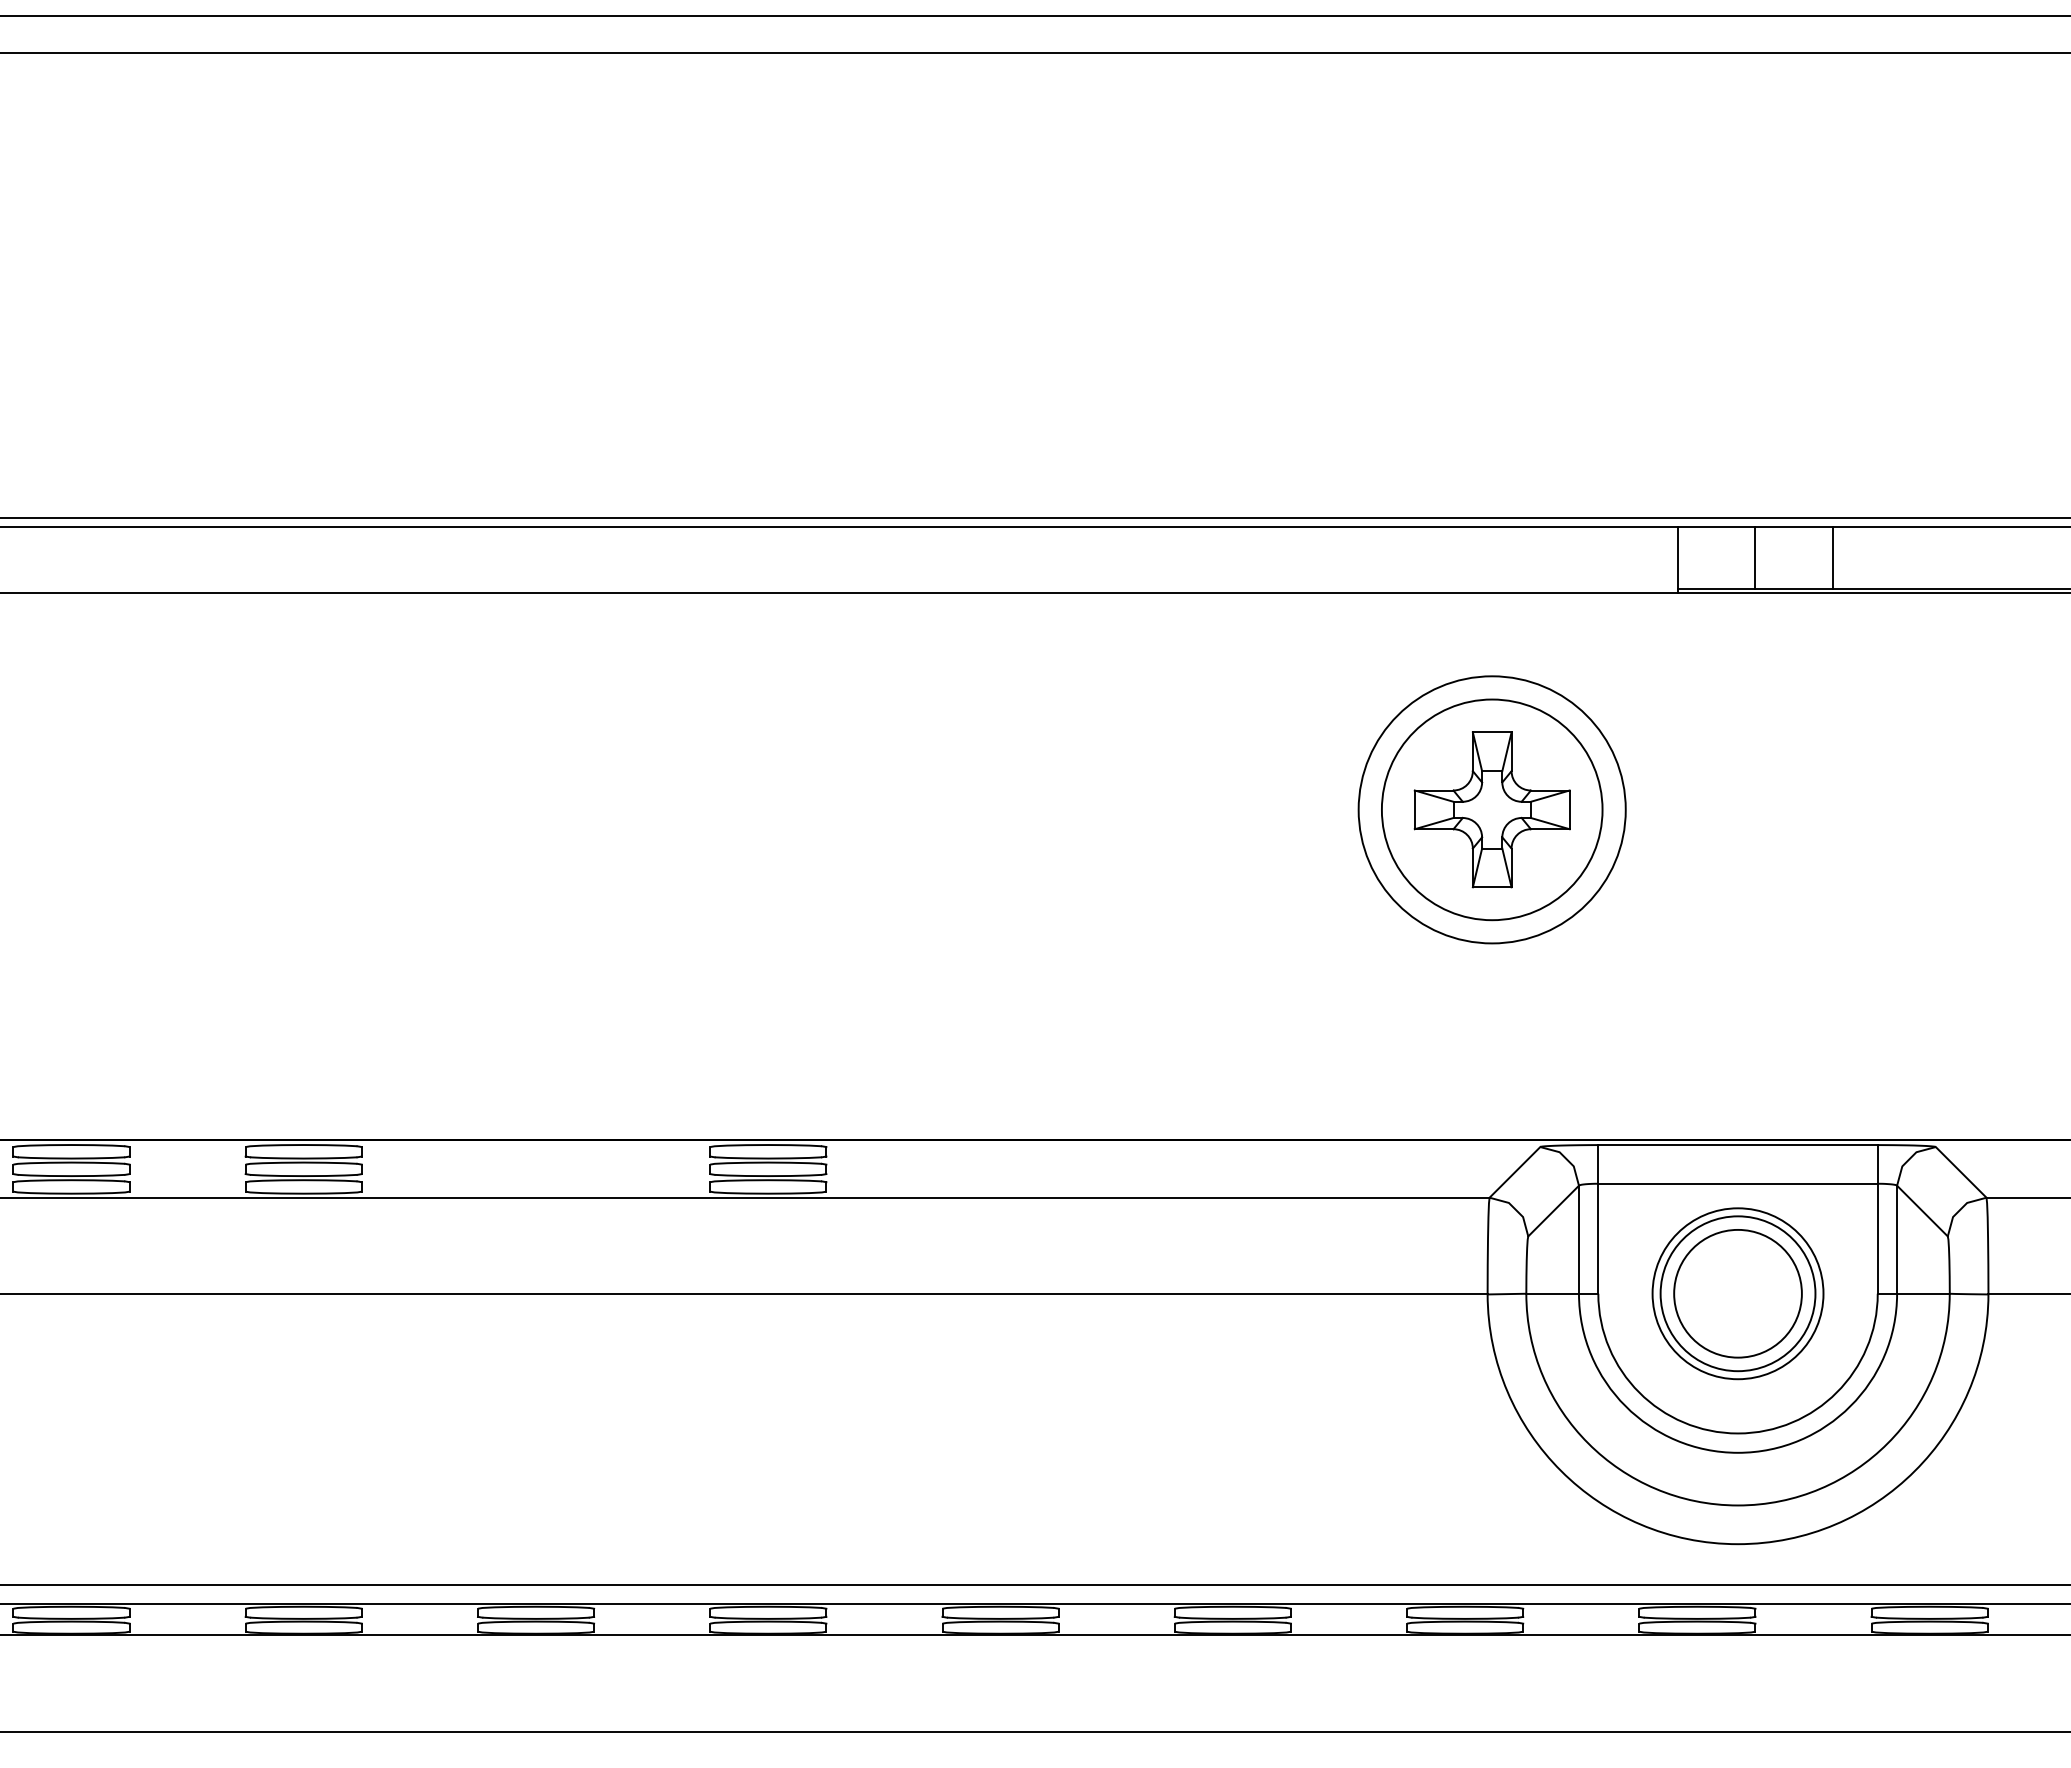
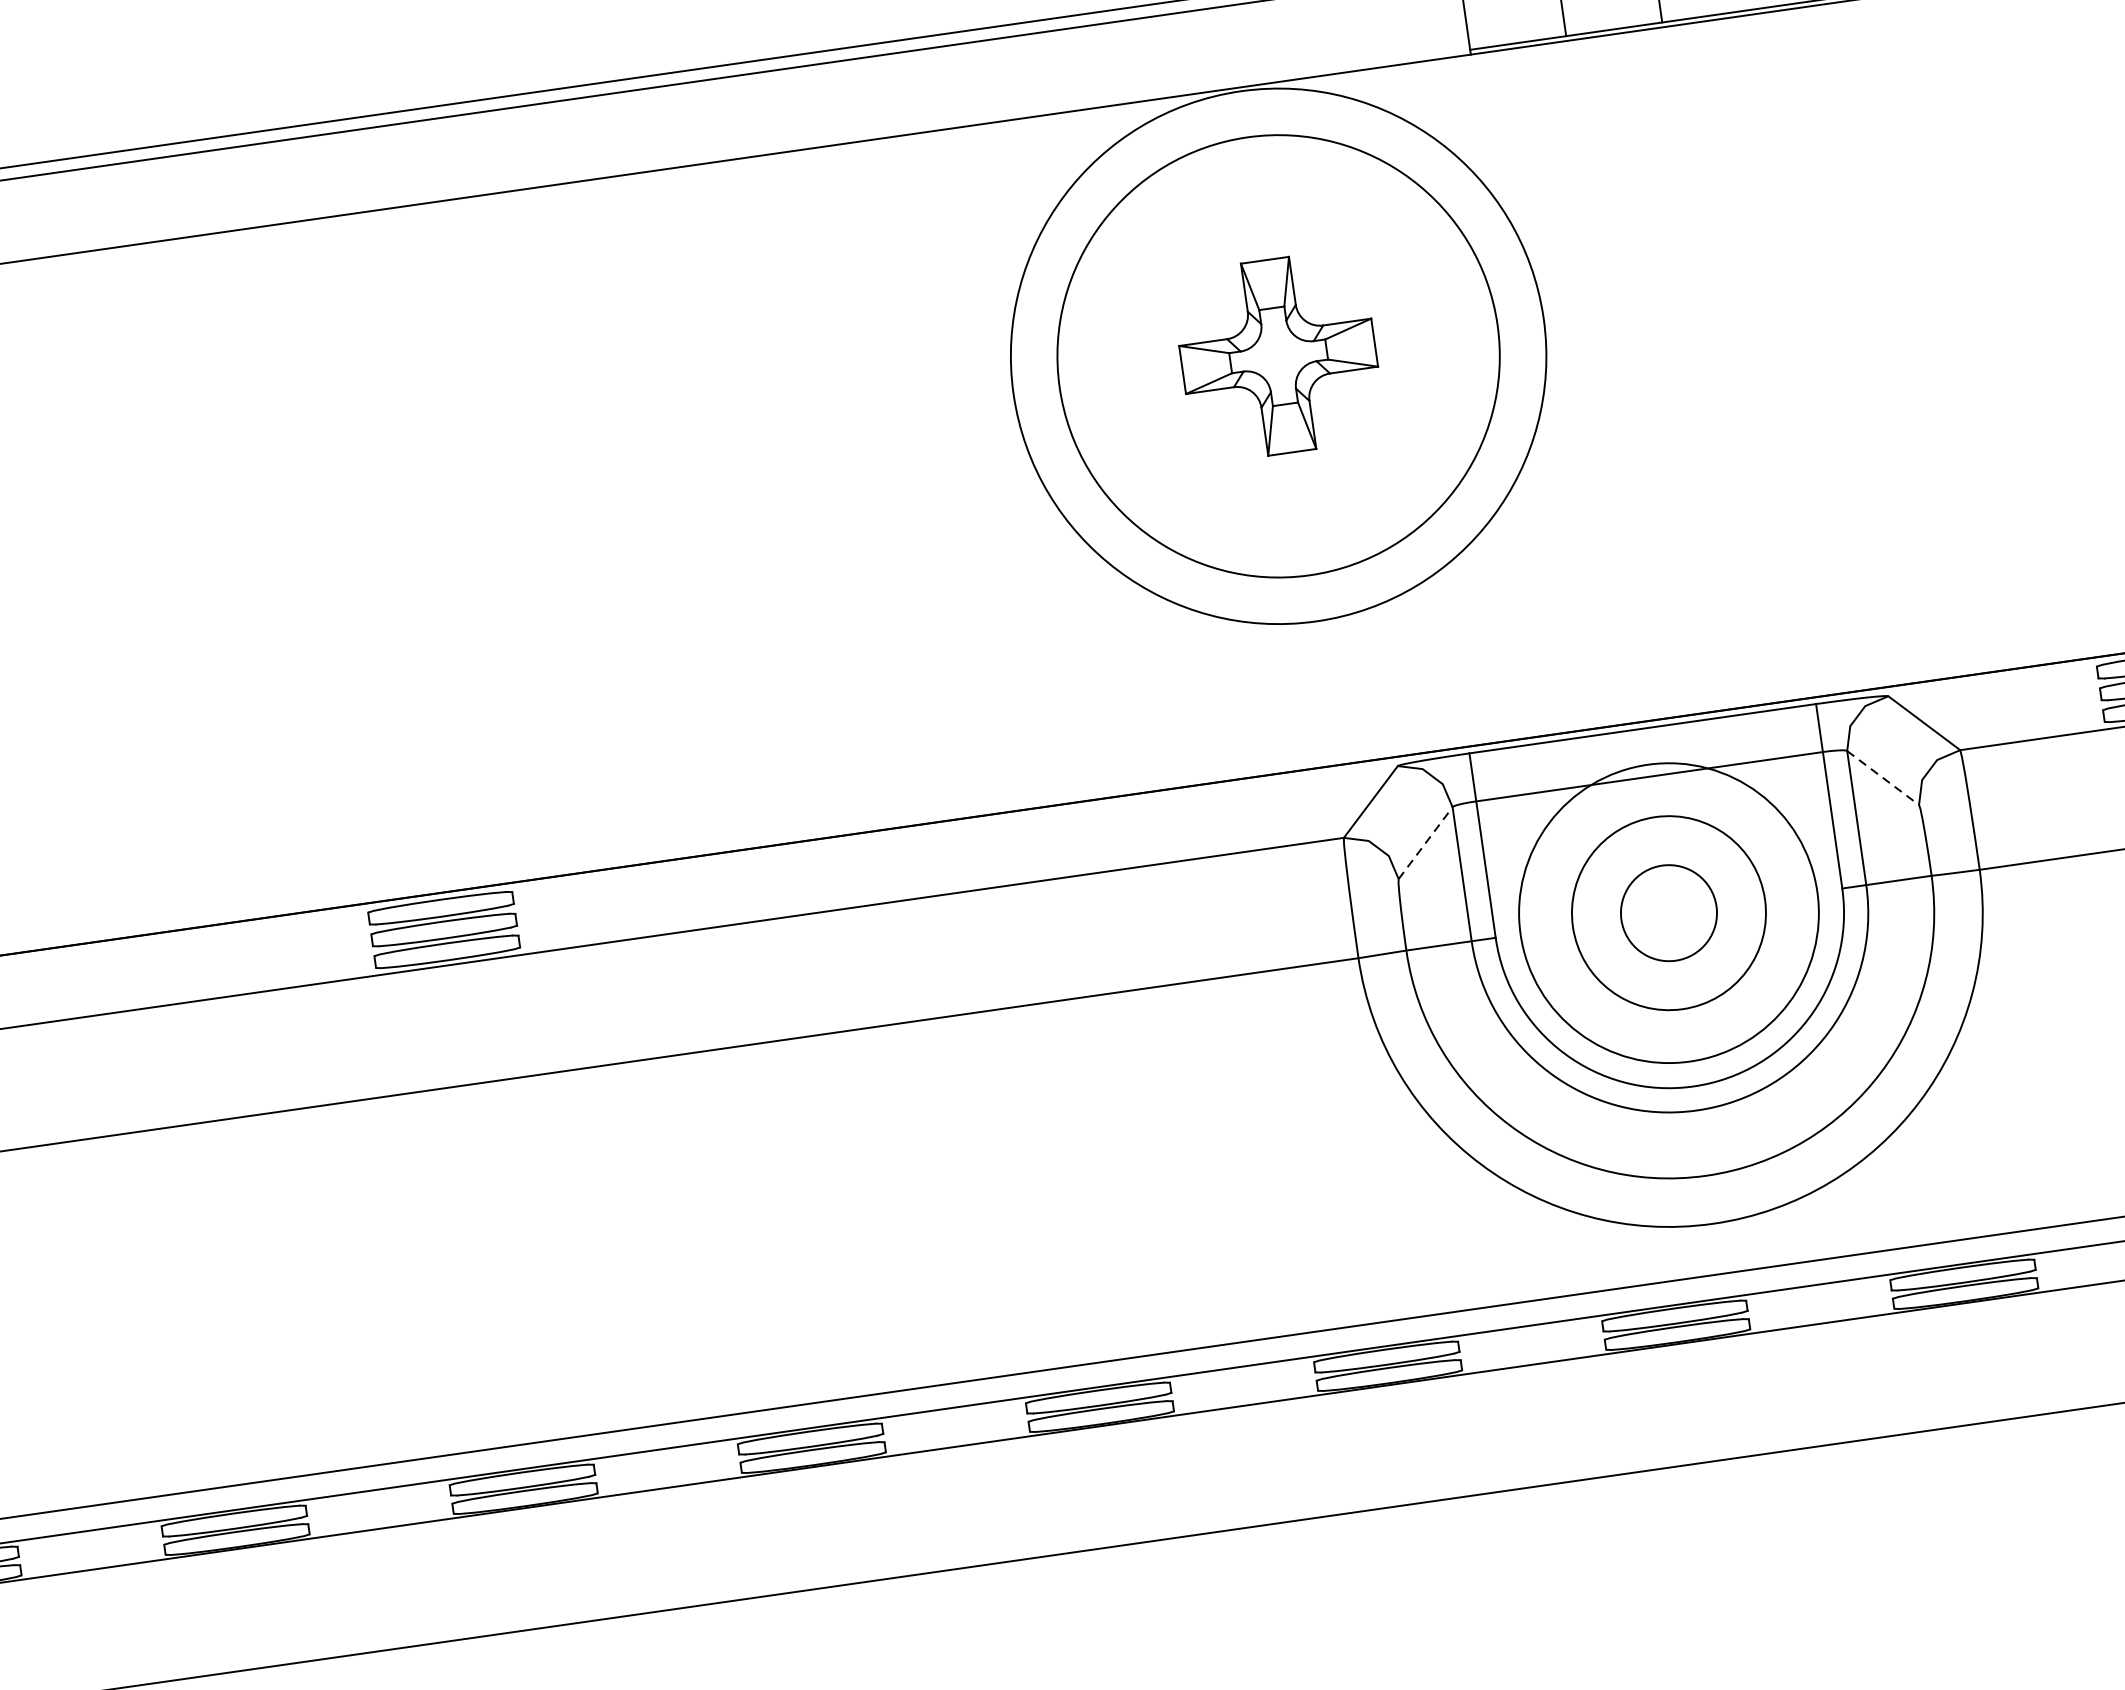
circle: (1491, 809) -> (1277, 356), size x1.6
circle: (1491, 809) -> (1277, 356), size x1.6
line: (1553, 1211) -> (1425, 843), solid -> dashed
line: (1922, 1211) -> (1883, 778), solid -> dashed
circle: (1737, 1293) -> (1668, 912), size x0.6
circle: (1737, 1293) -> (1668, 912), size x1.4

